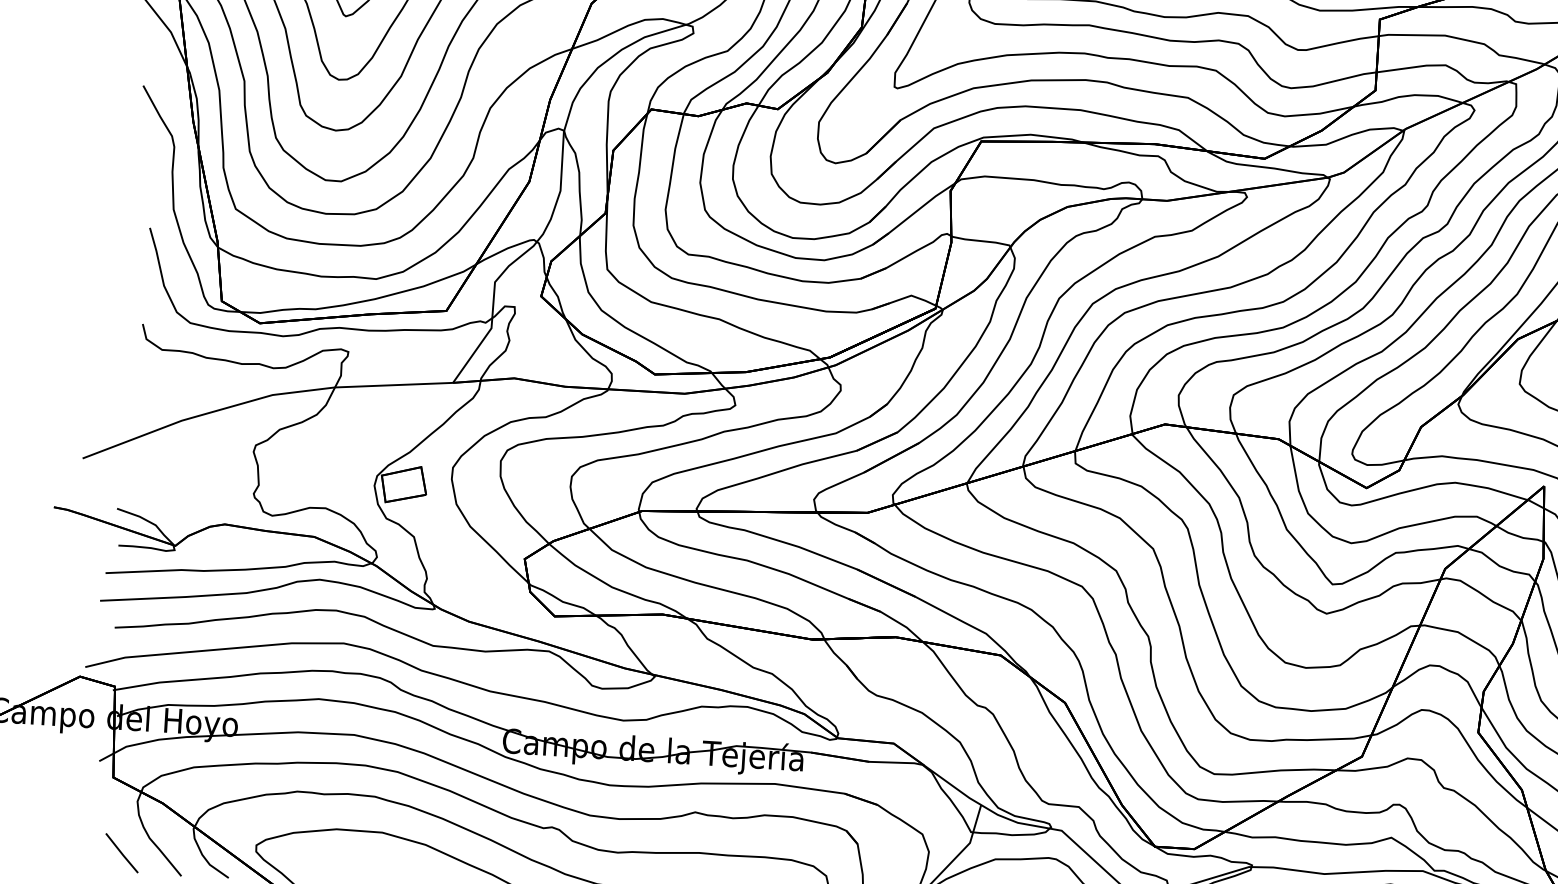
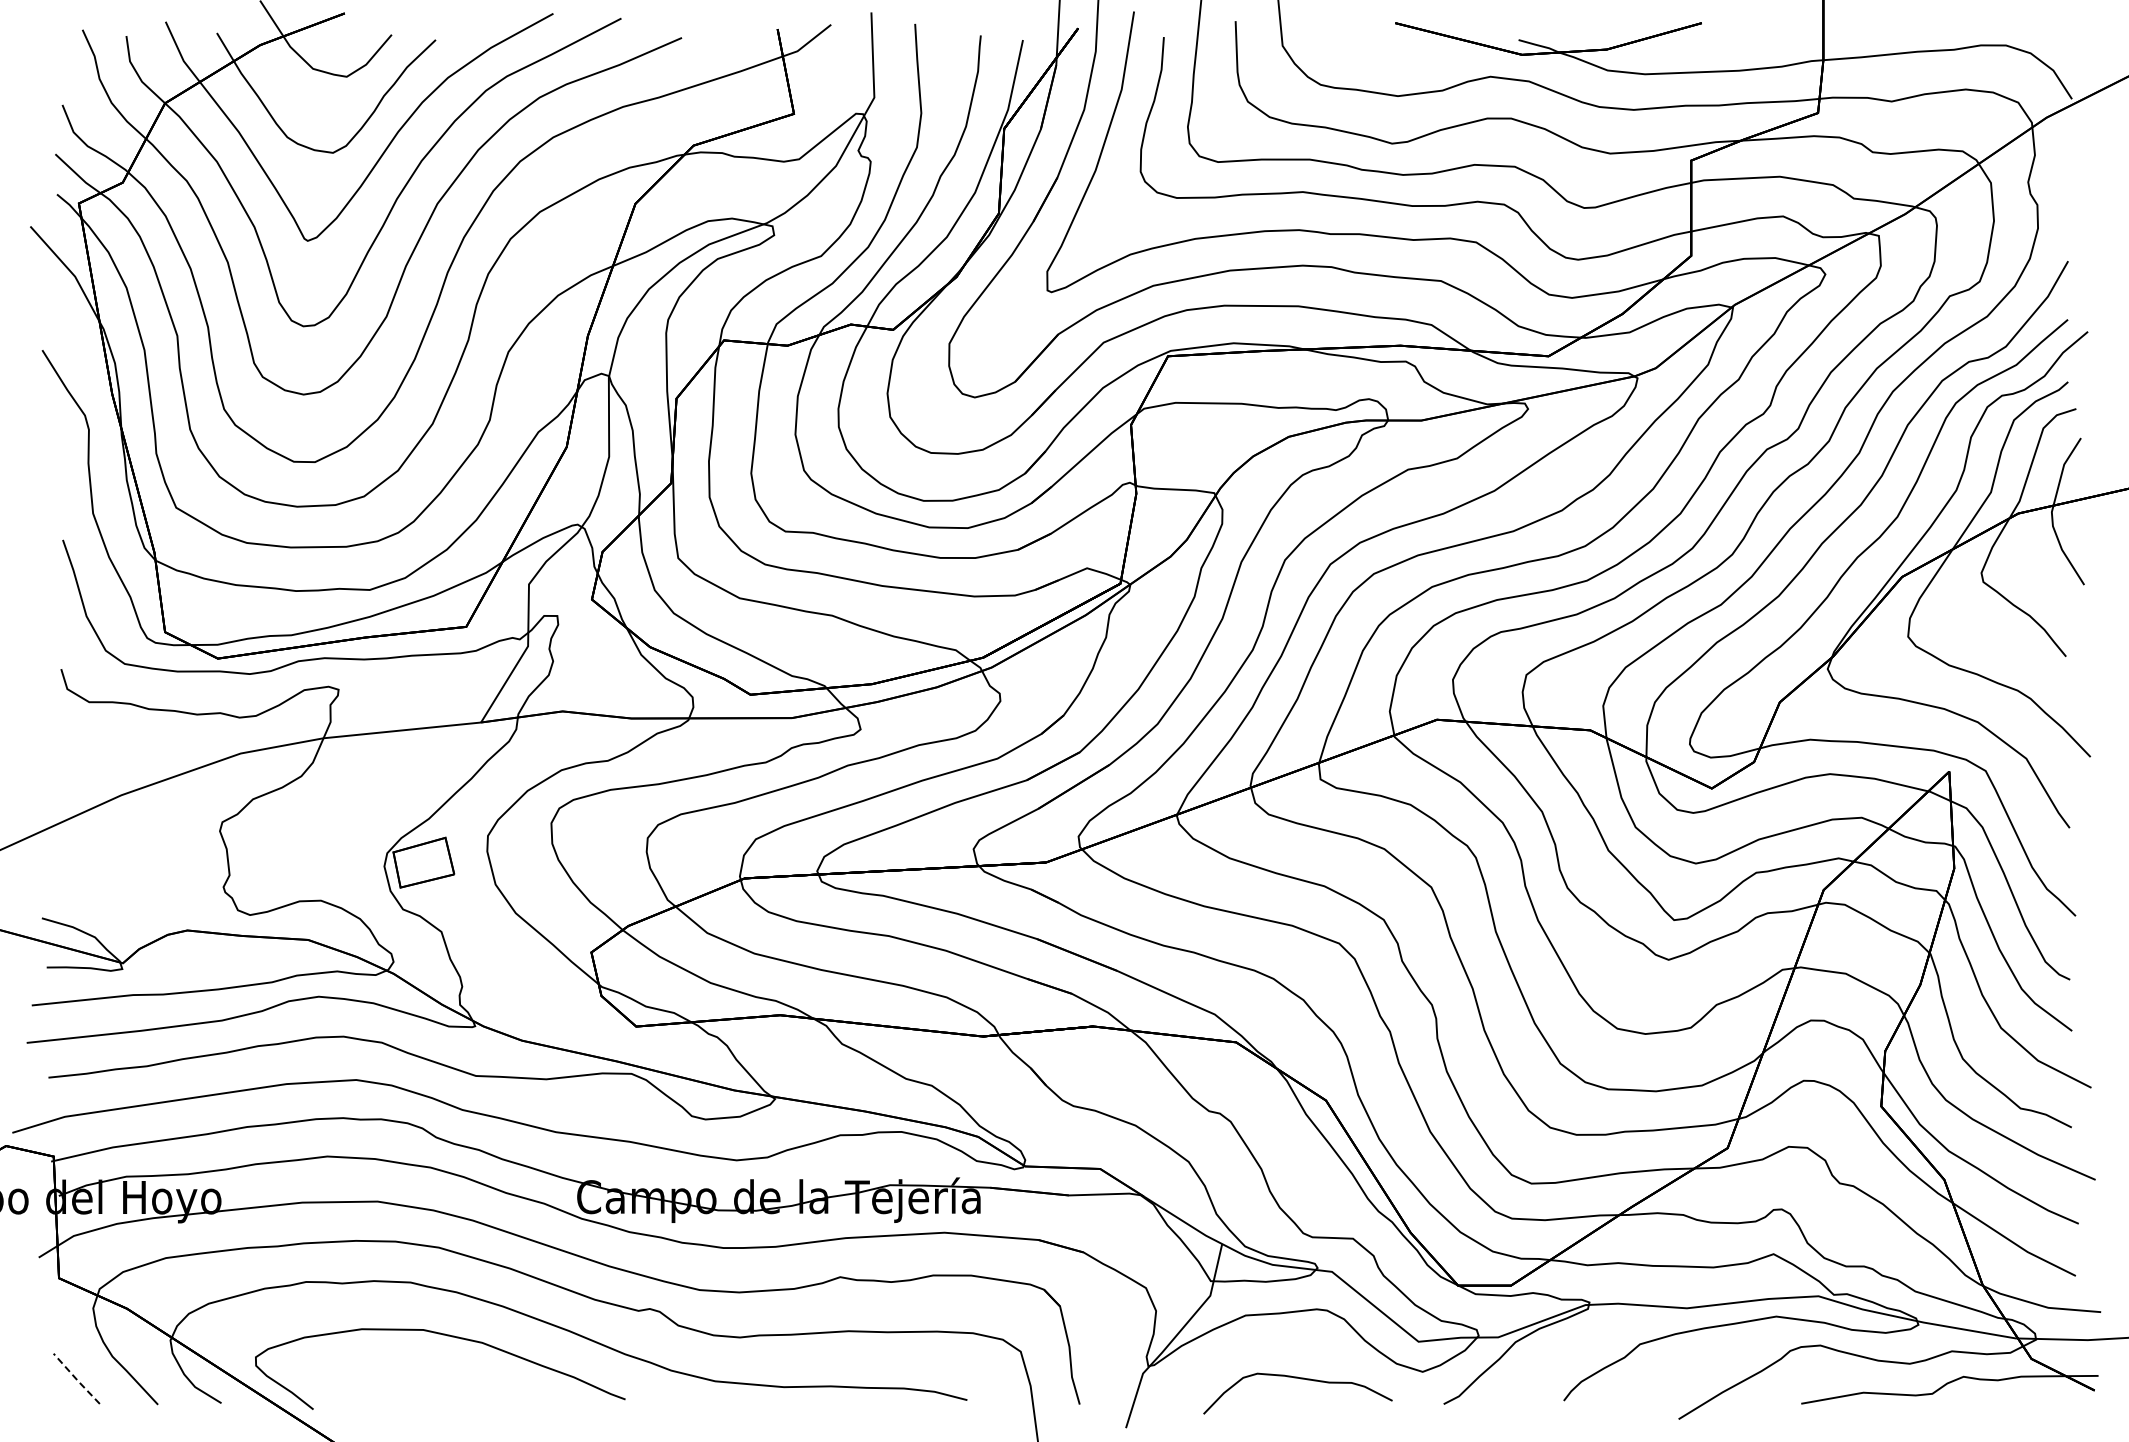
line: (121, 853) -> (76, 1379), solid -> dashed

